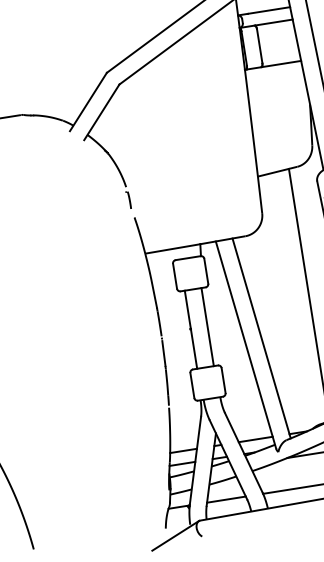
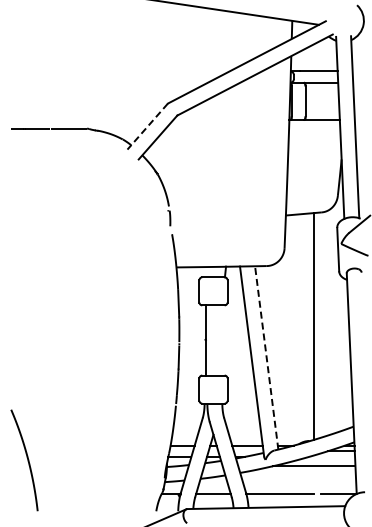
line: (88, 101) -> (147, 126), solid -> dashed
line: (207, 327) -> (220, 340), removed
line: (261, 338) -> (266, 357), solid -> dashed

